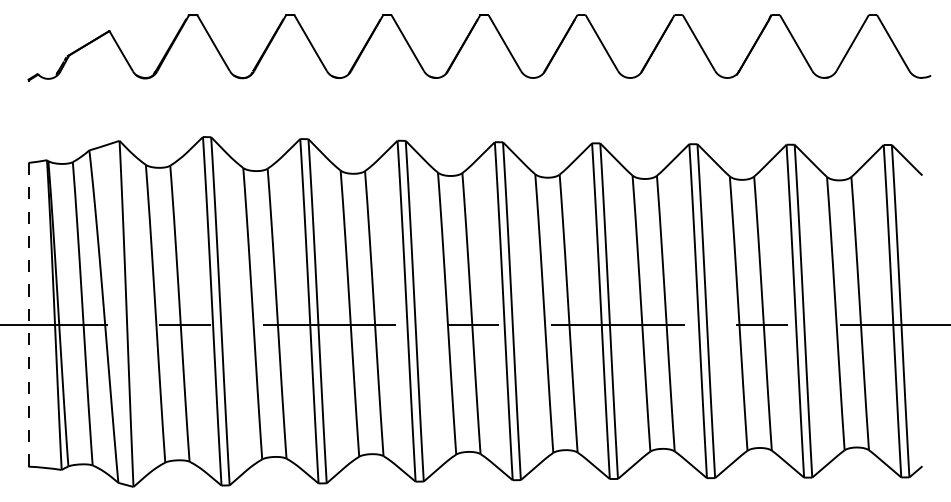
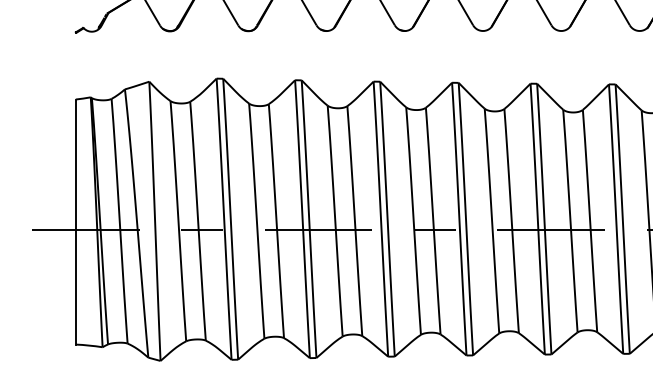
line: (28, 314) -> (75, 221), dashed -> solid

